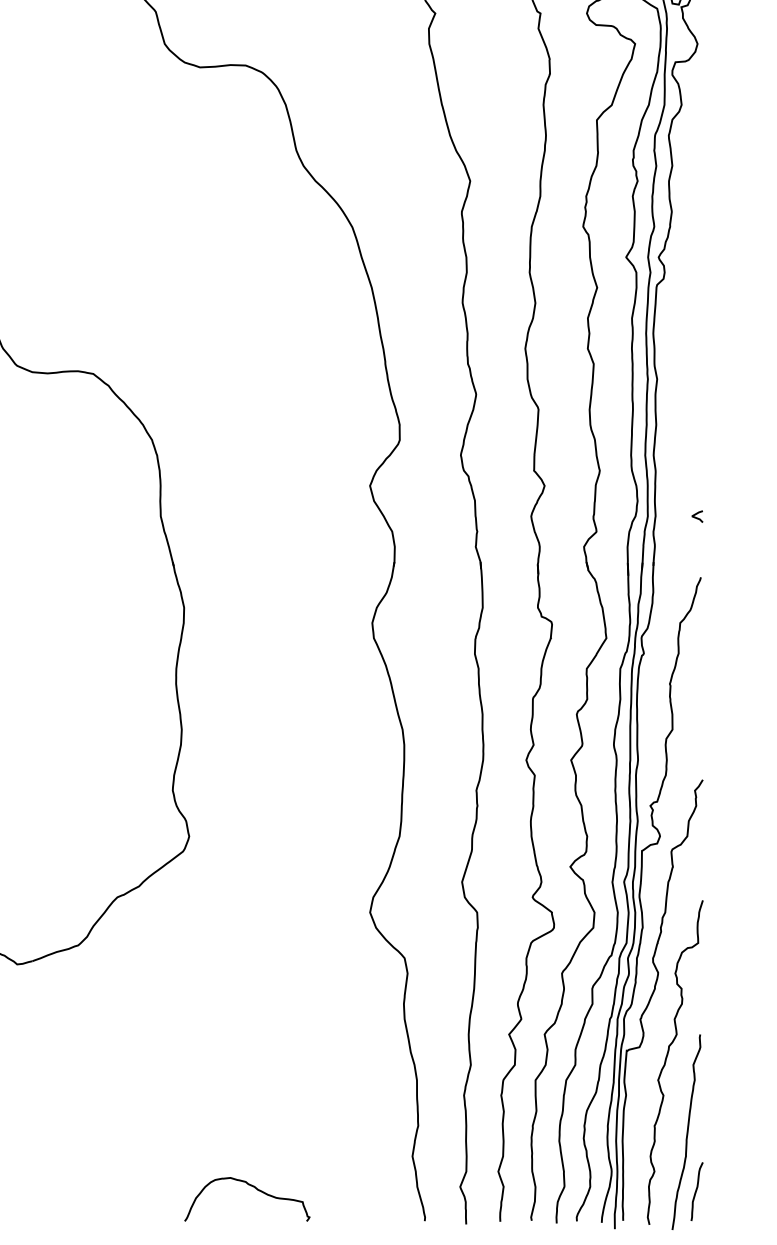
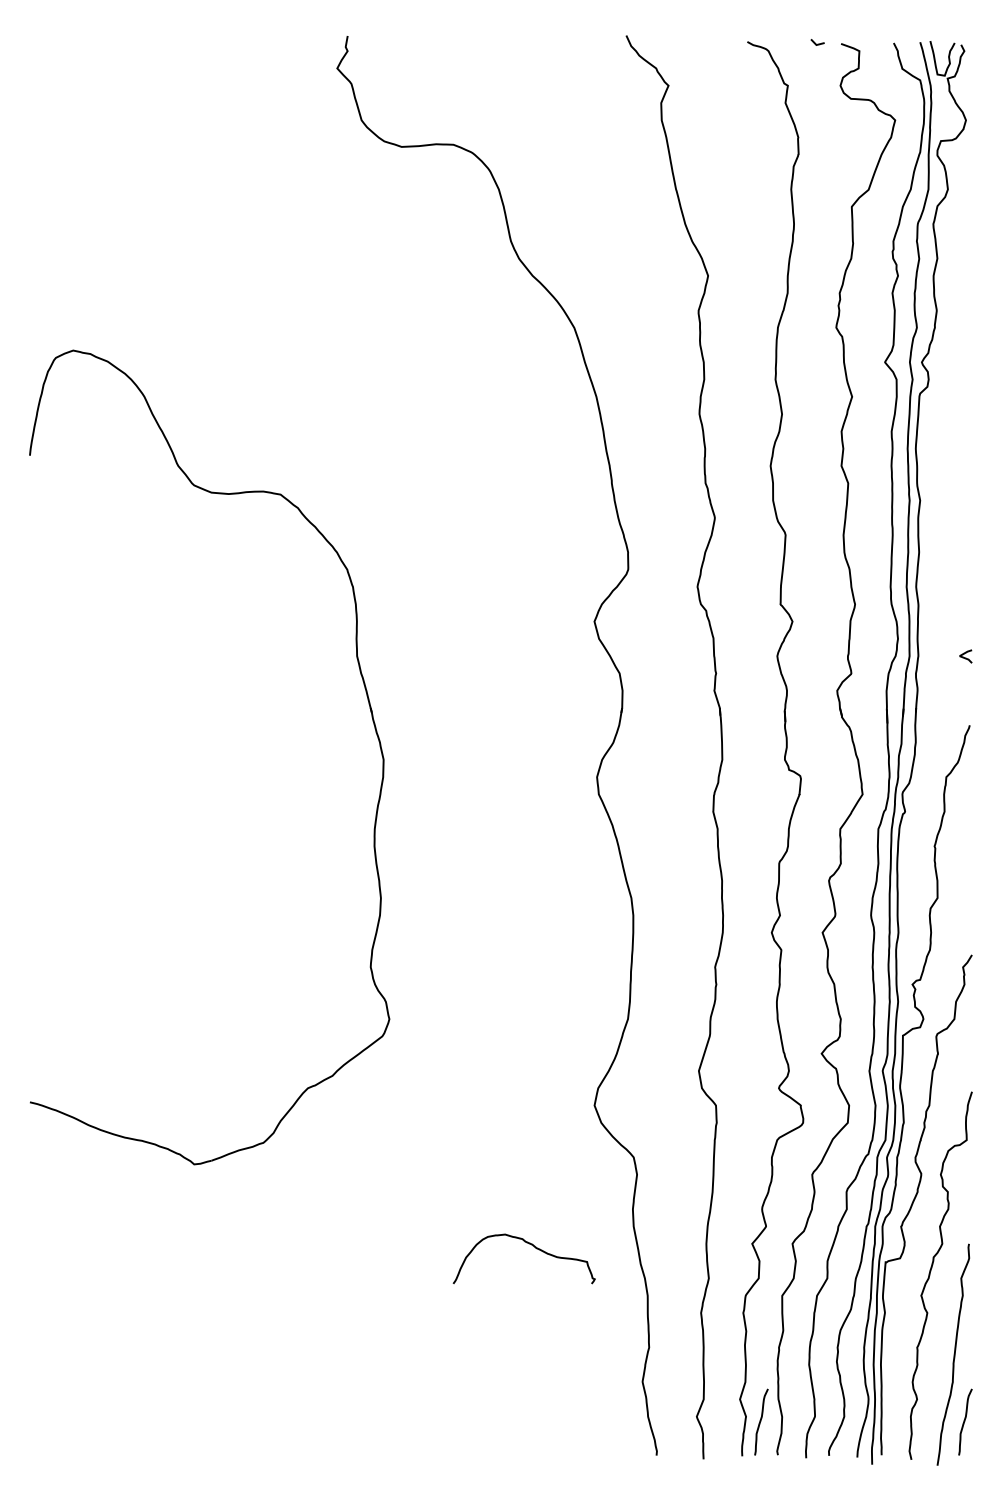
curve: (251, 1186) -> (529, 1244), moved
curve: (517, 1191) -> (761, 1421), added

